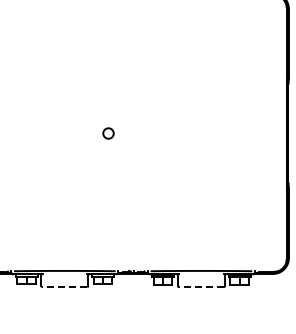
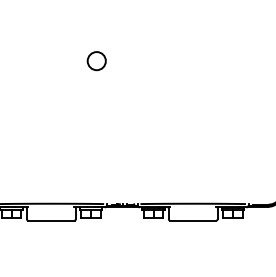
circle: (108, 133) -> (96, 61), size x1.67
line: (64, 287) -> (51, 220), dashed -> solid
line: (200, 287) -> (192, 220), dashed -> solid

